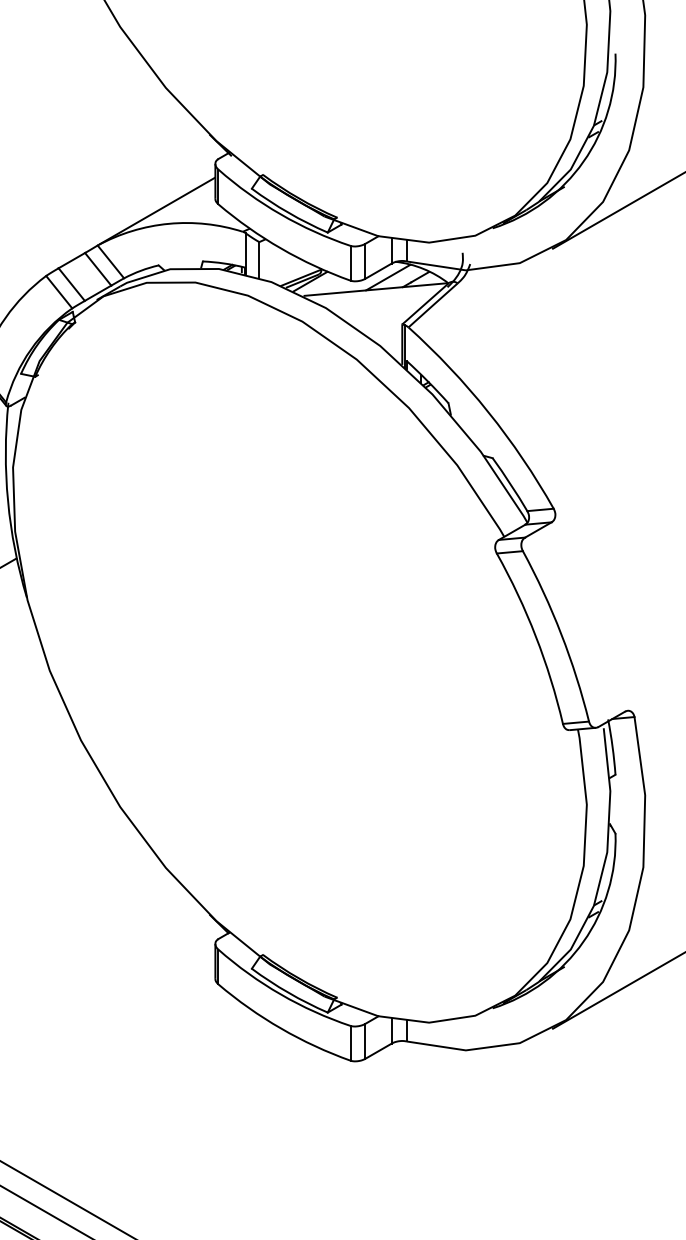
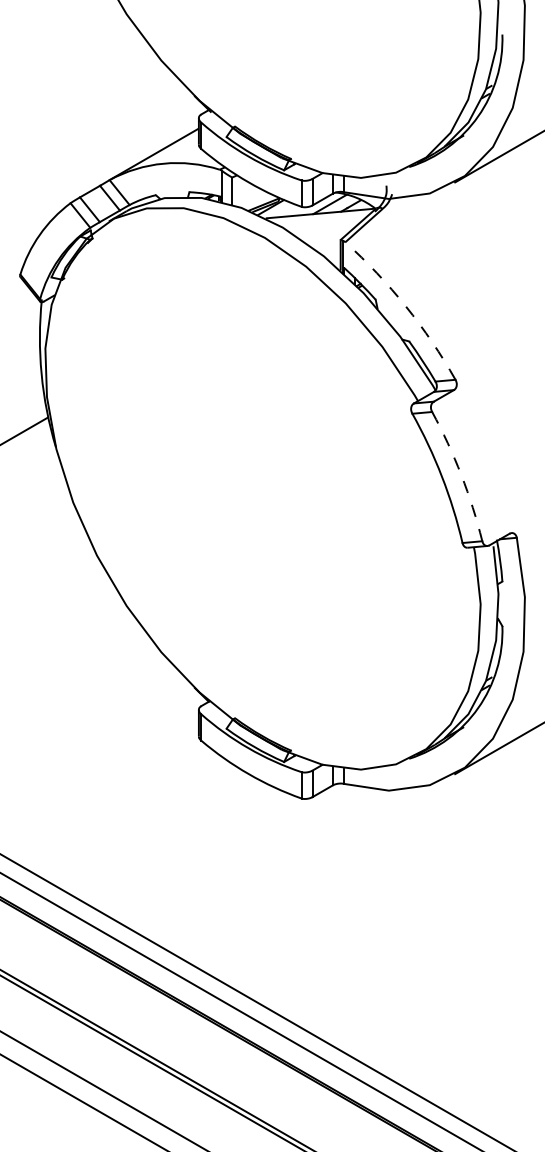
arc: (489, 412) -> (406, 306), solid -> dashed
arc: (561, 634) -> (461, 475), solid -> dashed

